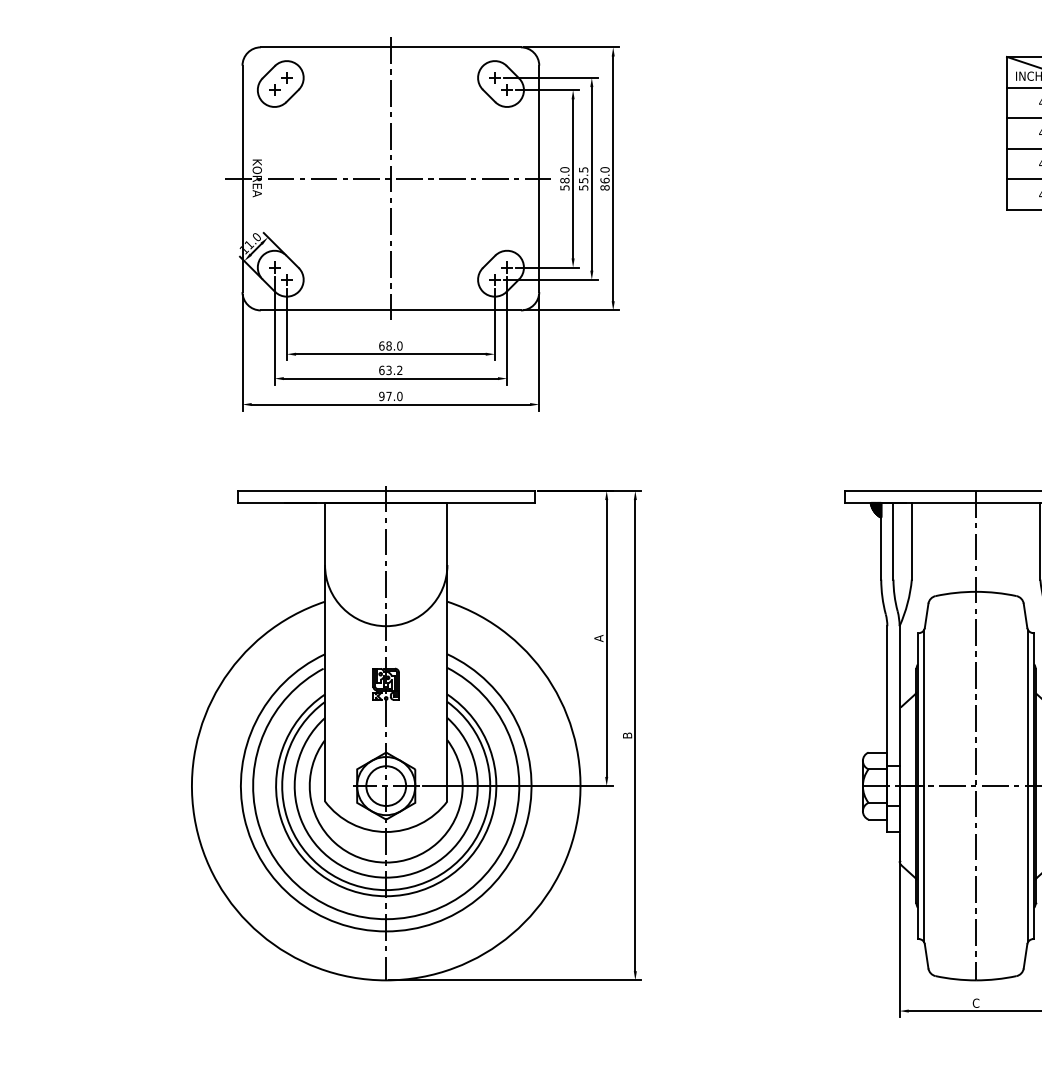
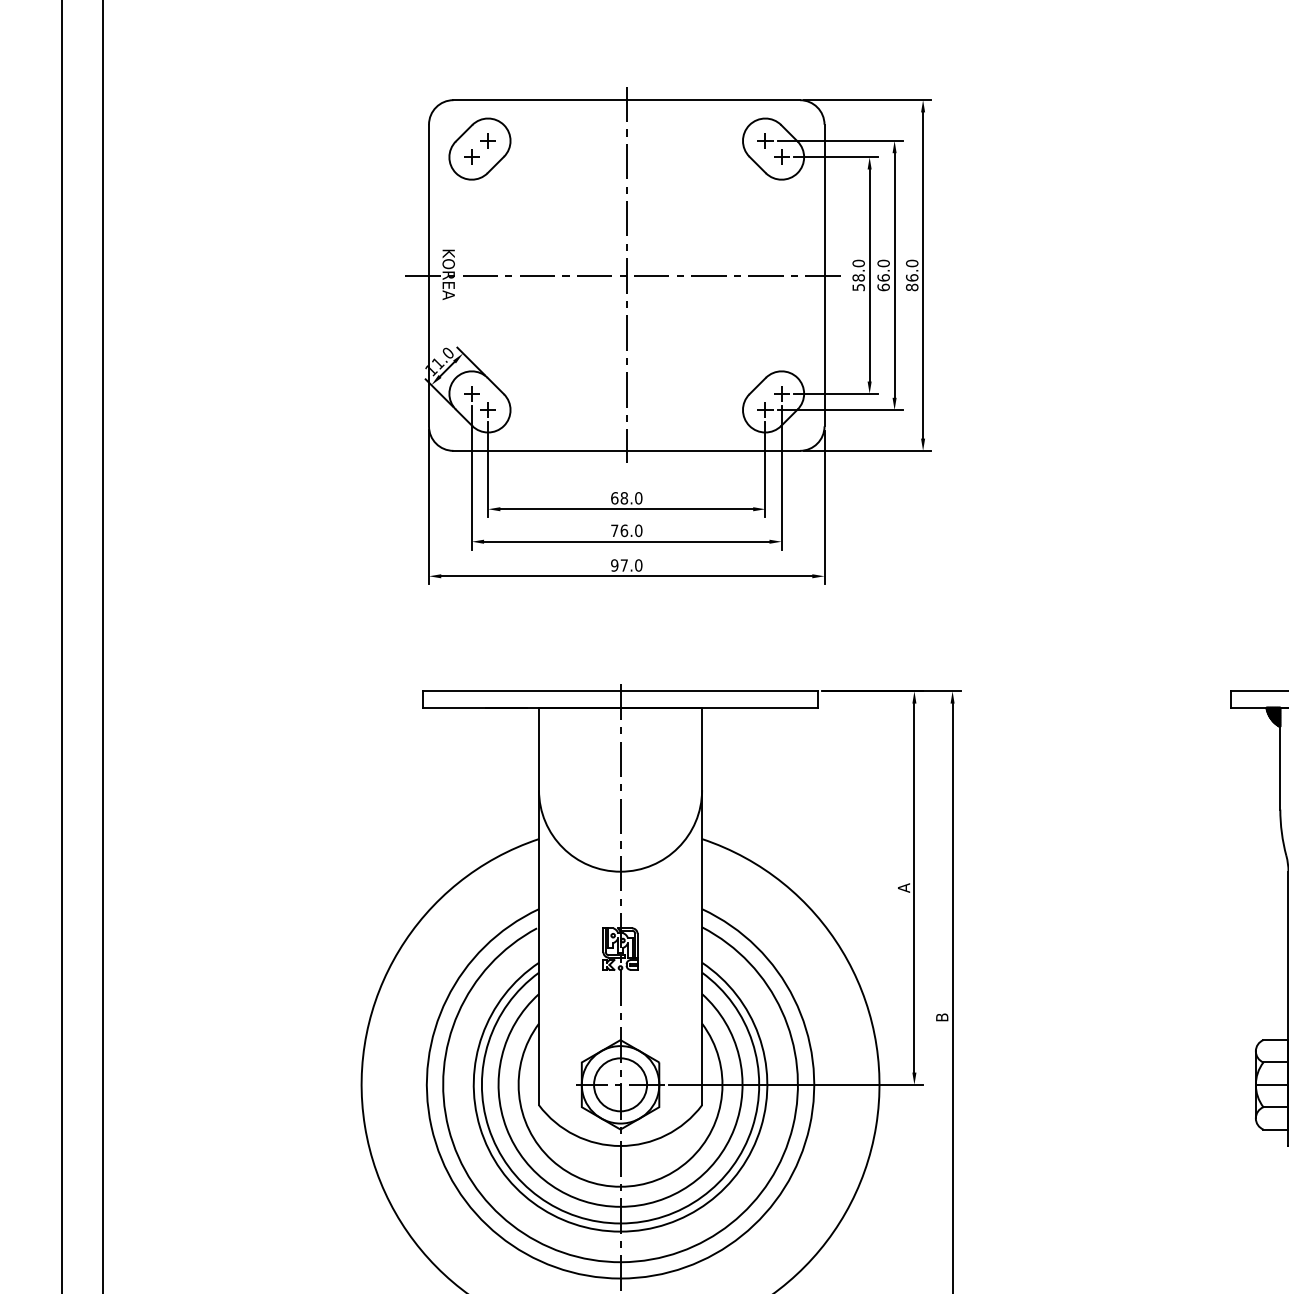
text: (583, 178) -> (883, 275), 55.5 -> 66.0
text: (390, 370) -> (626, 530), 63.2 -> 76.0

